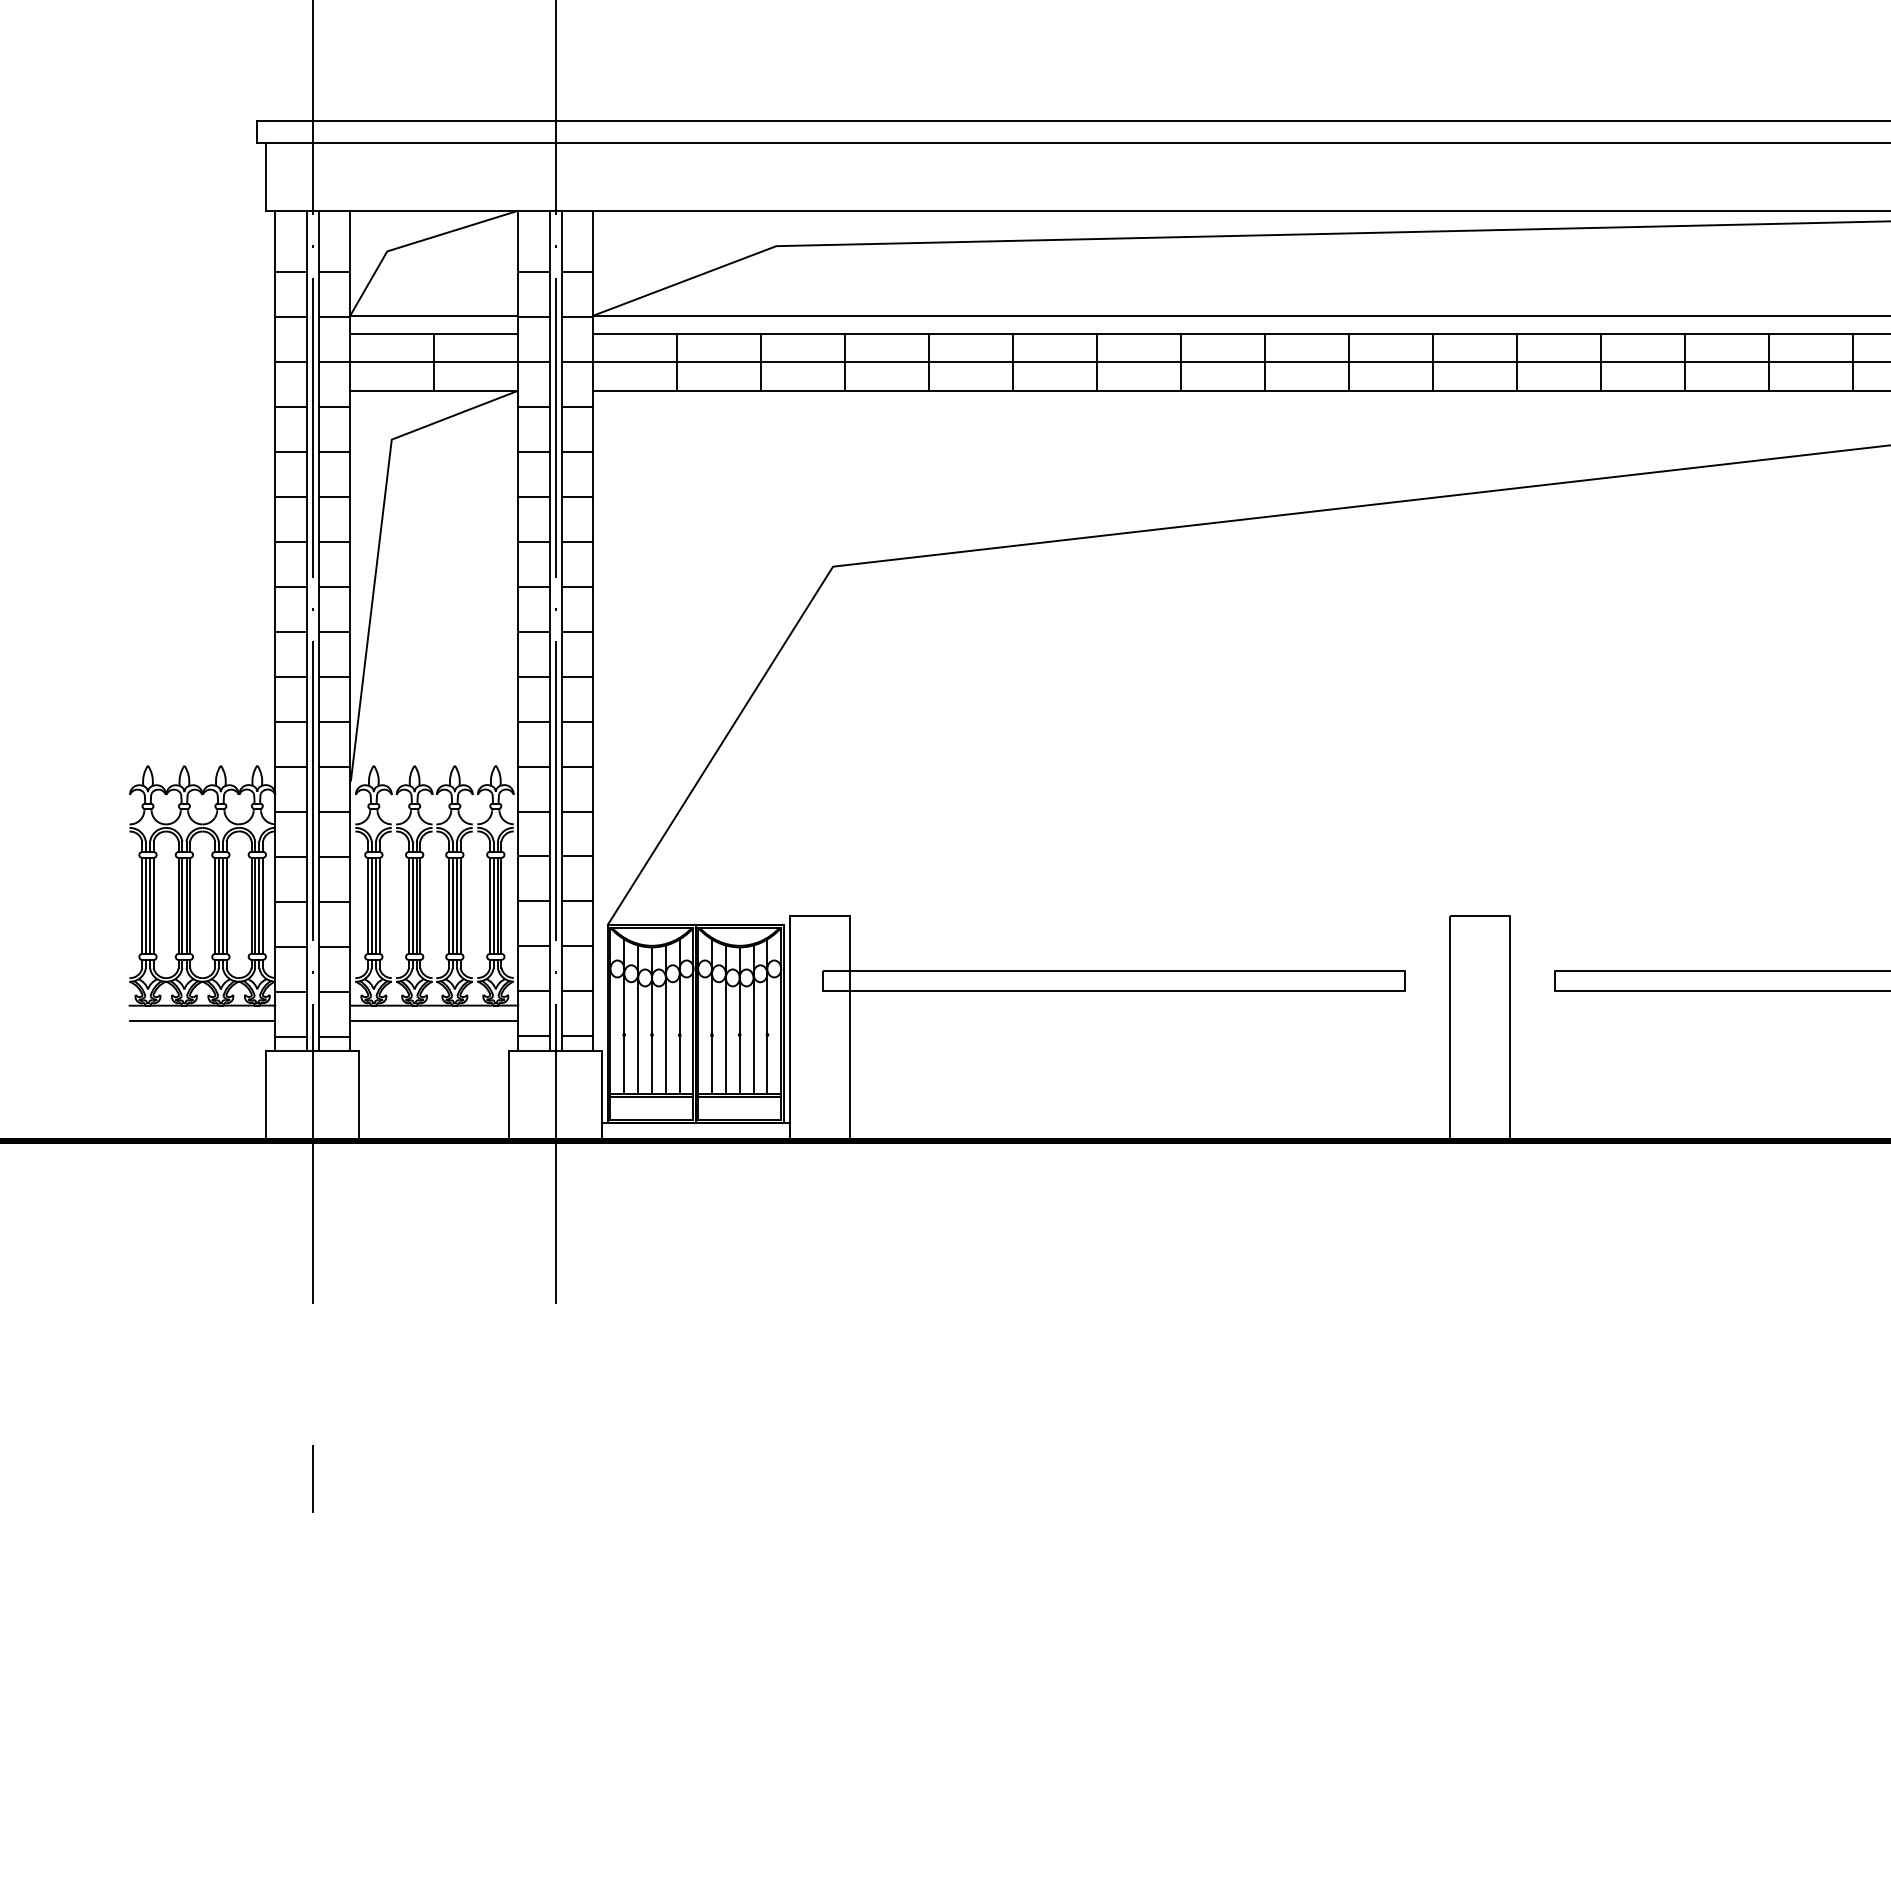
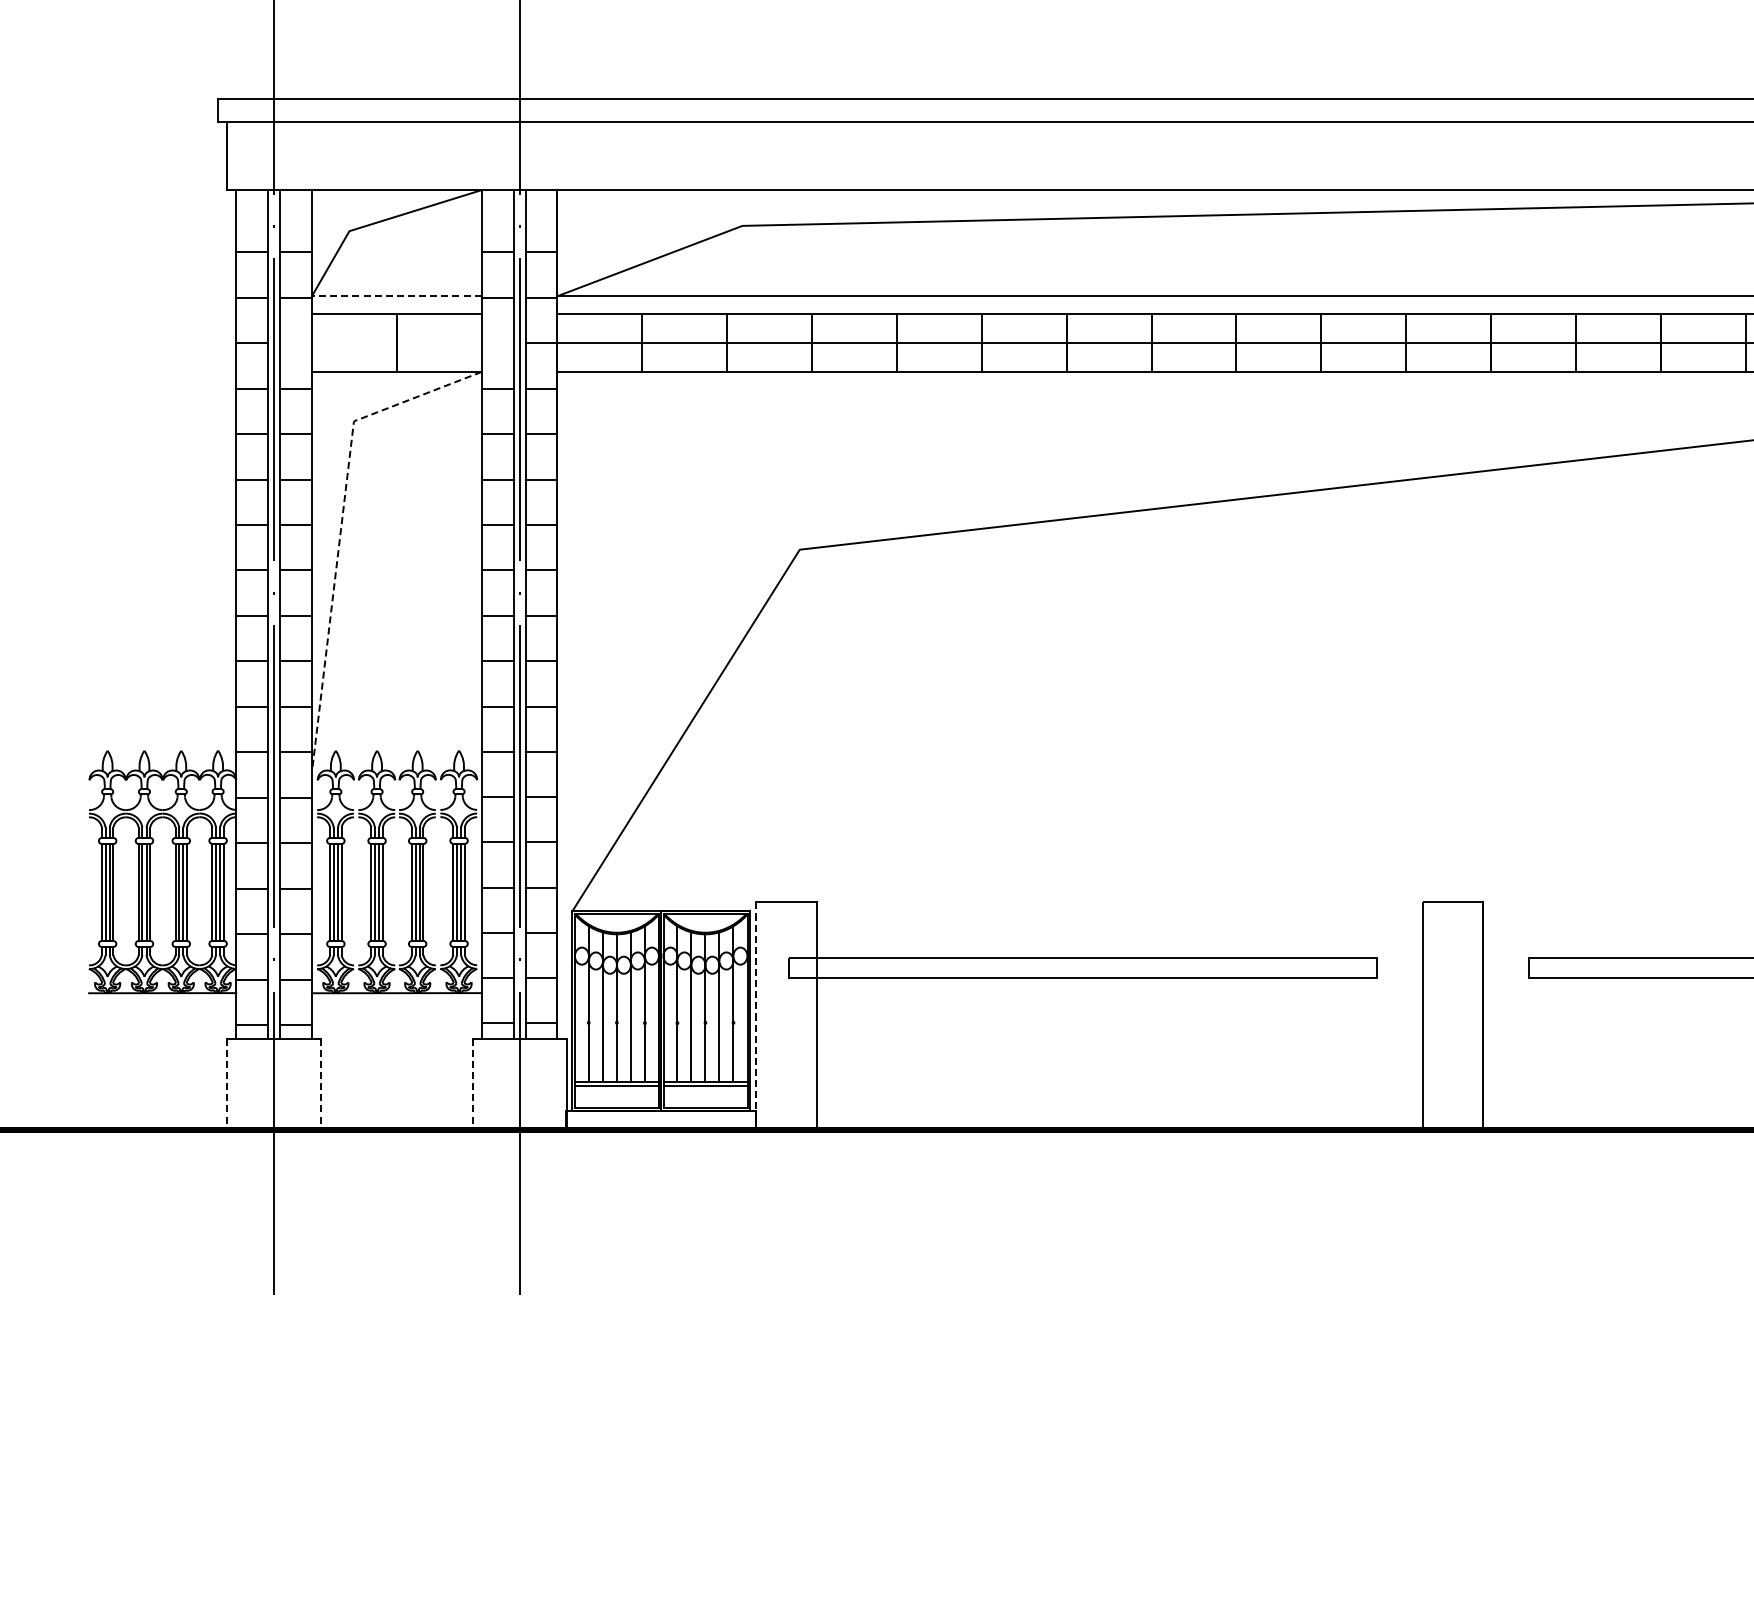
line: (434, 315) -> (397, 295), solid -> dashed
line: (433, 362) -> (396, 343), removed
line: (379, 542) -> (341, 525), solid -> dashed
line: (202, 1020) -> (162, 1008), removed
line: (434, 1020) -> (397, 1008), removed
line: (789, 1028) -> (755, 1016), solid -> dashed
line: (266, 1095) -> (227, 1083), solid -> dashed
line: (359, 1095) -> (321, 1083), solid -> dashed
line: (509, 1095) -> (472, 1083), solid -> dashed
line: (312, 1478) -> (273, 1470), removed

